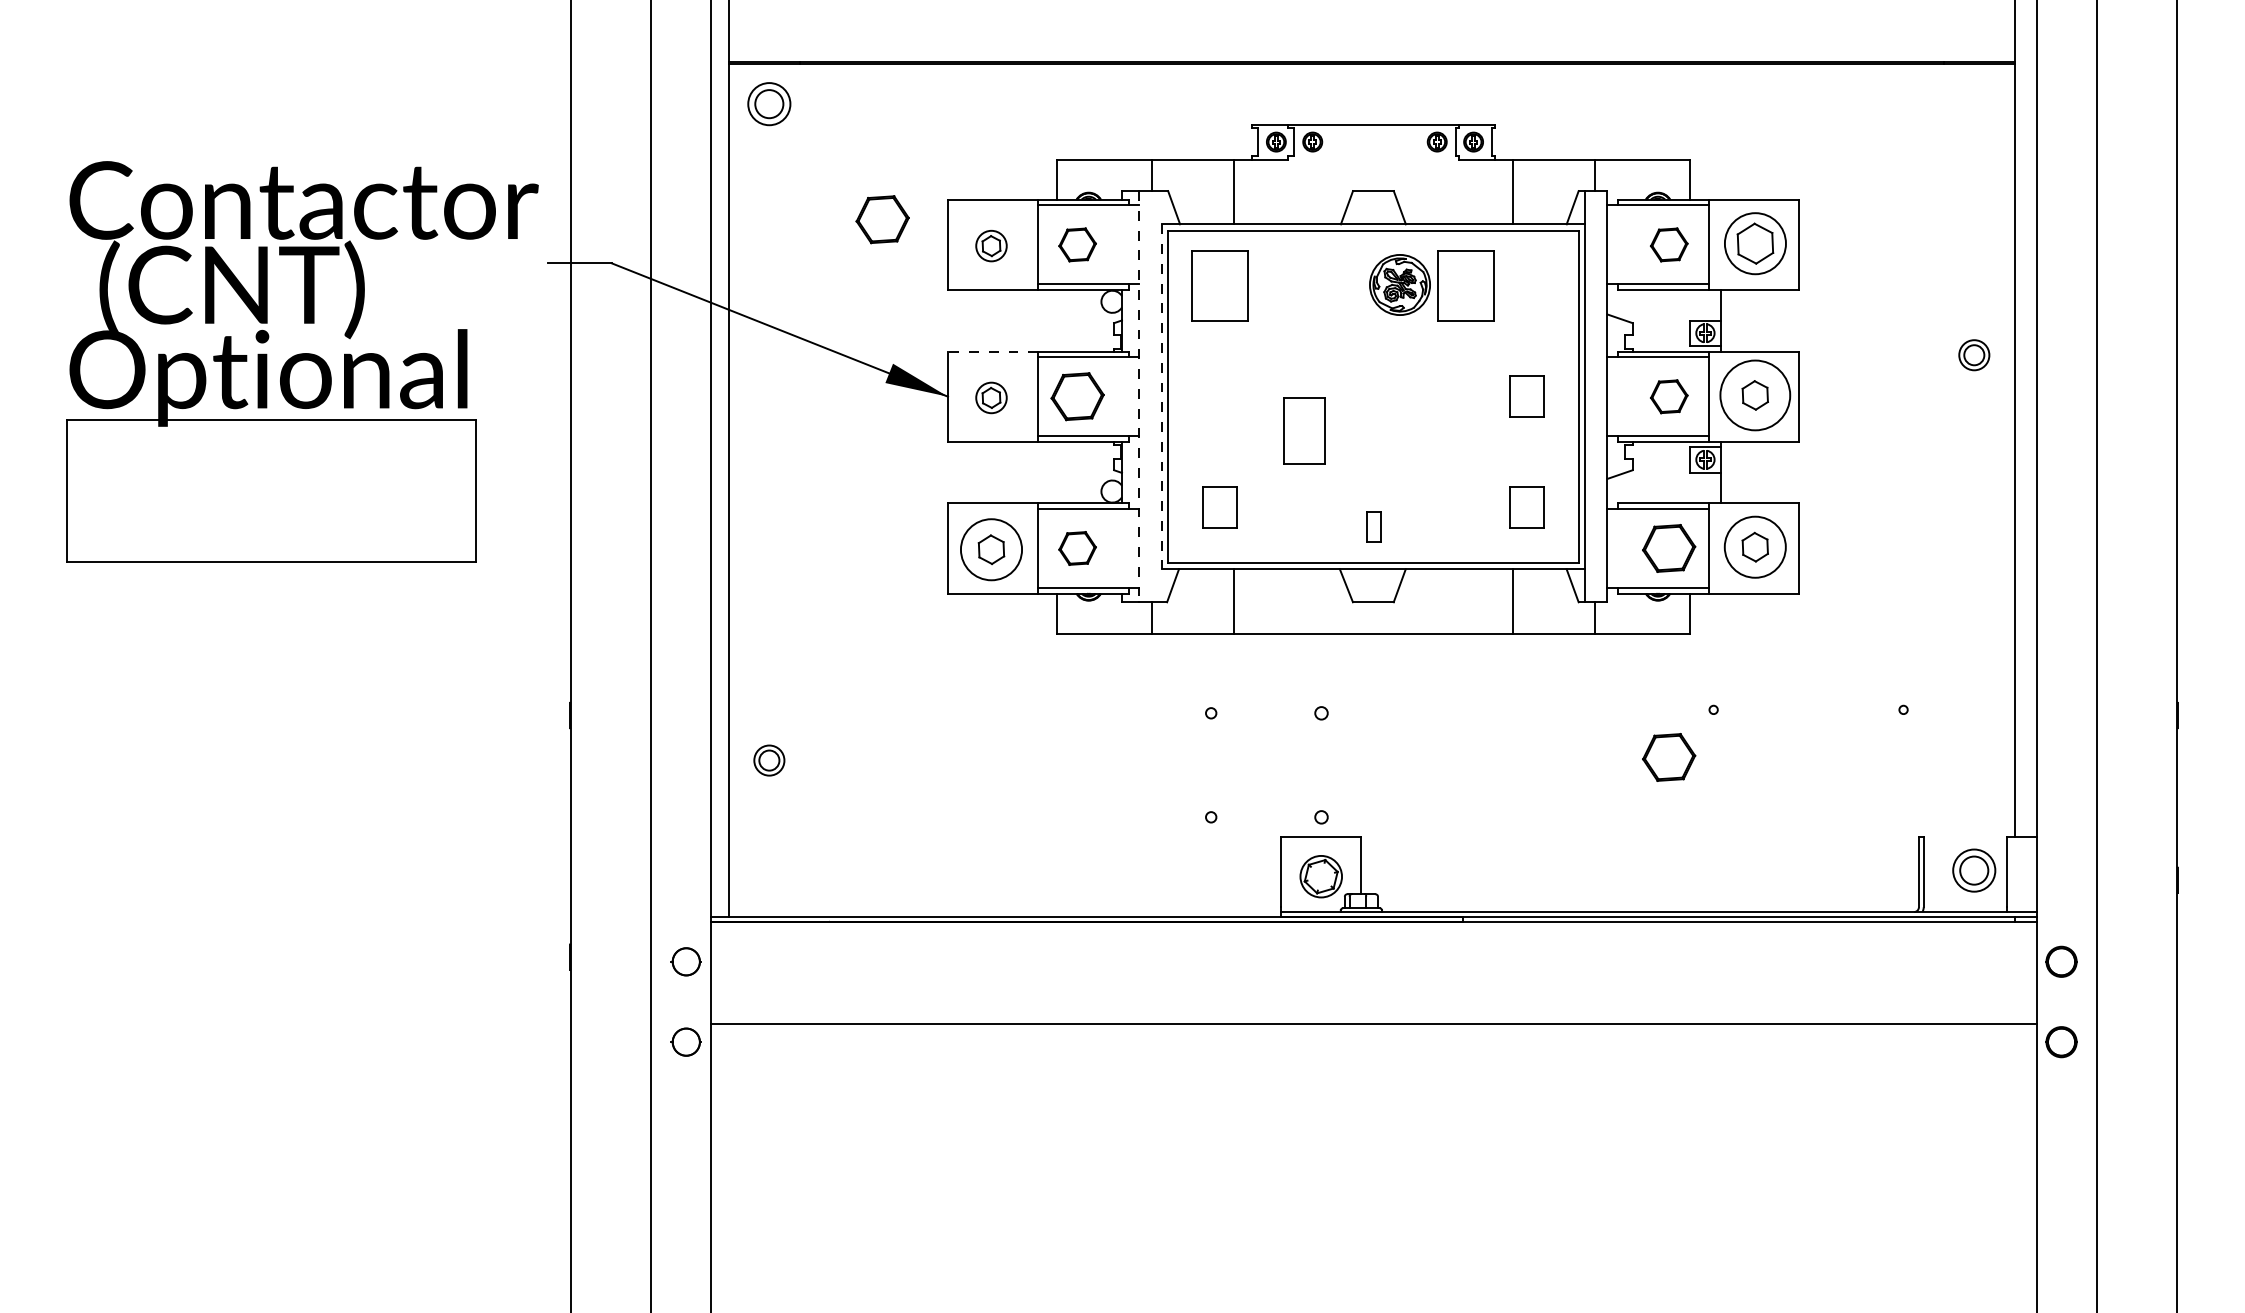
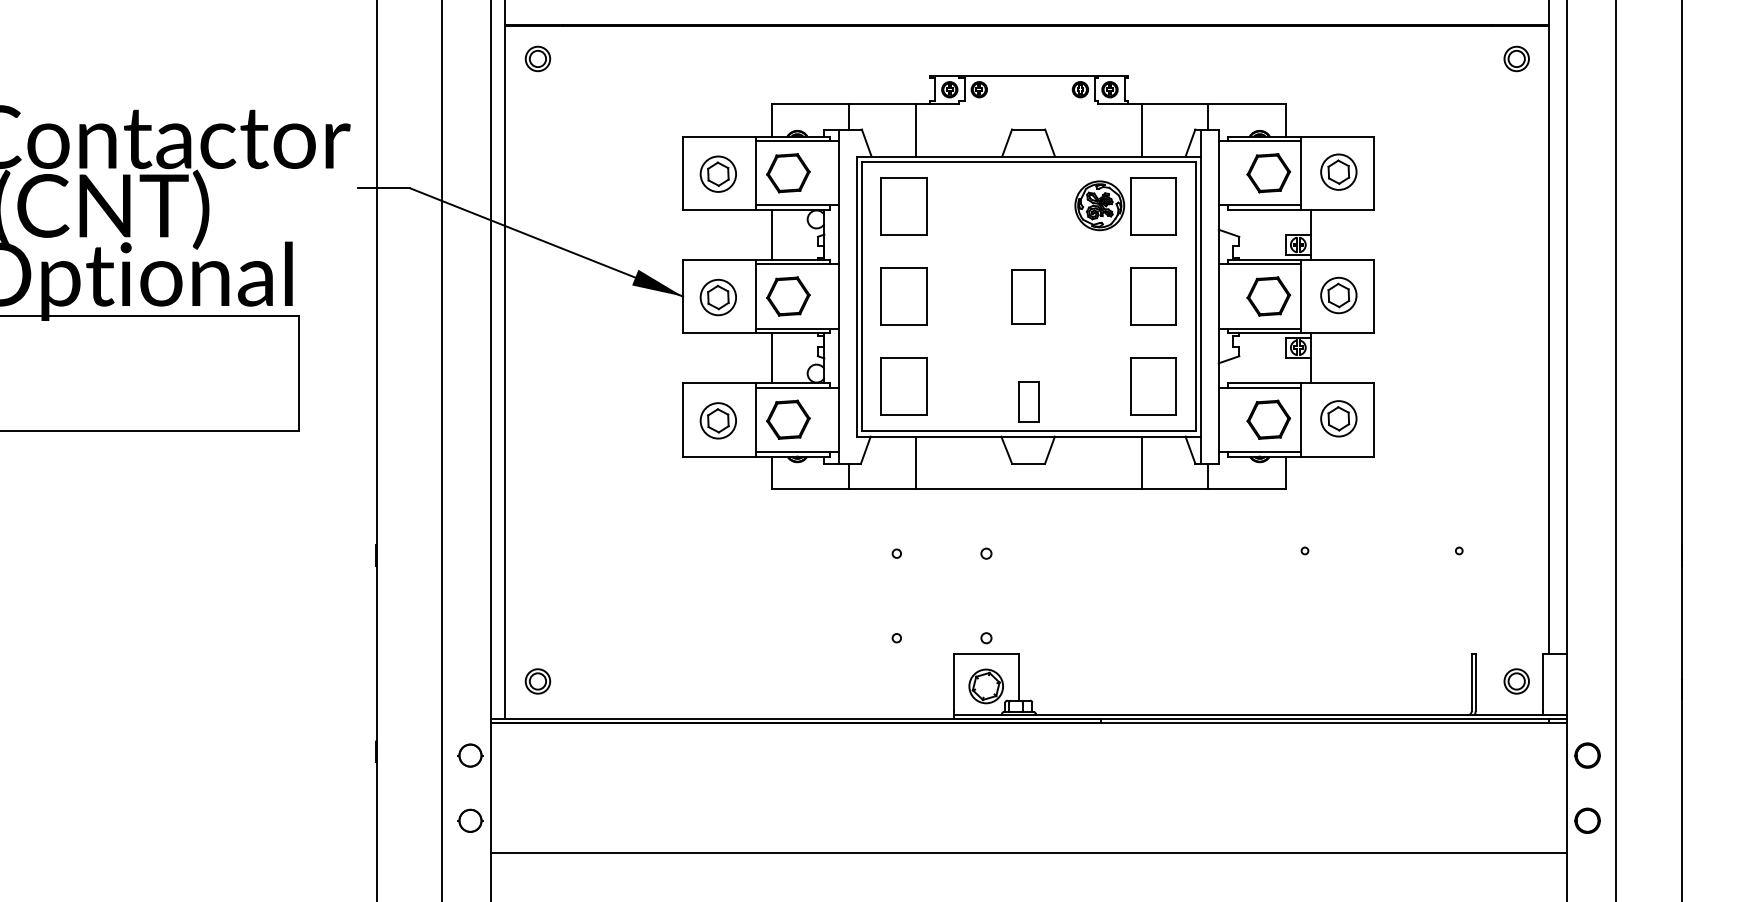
part: (769, 104) -> (538, 59), size x0.71
part: (882, 219) -> (629, 152), removed
part: (1754, 243) -> (1338, 172), size x0.71
part: (1077, 244) -> (788, 172), size x1.43
part: (1669, 244) -> (1269, 172), size x1.43
part: (991, 245) -> (718, 173), size x1.43
part: (1431, 285) -> (1125, 206), moved
line: (1057, 320) -> (772, 234), added
line: (992, 351) -> (719, 259), dashed -> solid
part: (1974, 355) -> (1516, 59), moved
circle: (1755, 395) -> (1338, 295), size x0.62
line: (1139, 396) -> (838, 296), dashed -> solid
part: (1219, 396) -> (903, 296), added
part: (1526, 396) -> (1152, 296), size x1.67
part: (1669, 396) -> (1269, 296), size x1.43
part: (991, 397) -> (718, 297), size x1.43
line: (1161, 397) -> (856, 297), dashed -> solid
part: (1304, 430) -> (1028, 296), moved
line: (1057, 472) -> (772, 358), added
part: (1219, 507) -> (903, 386), size x1.67
part: (1526, 507) -> (1152, 386), size x1.67
part: (1373, 526) -> (1028, 401), size x1.67
circle: (1755, 547) -> (1338, 419), size x0.71
part: (1077, 548) -> (788, 419), size x1.43
circle: (991, 549) -> (718, 420), size x0.71
part: (1669, 757) -> (1269, 589), removed
part: (769, 760) -> (538, 681), moved
part: (1974, 870) -> (1516, 681), size x0.71
line: (1373, 1024) -> (1028, 853), moved

